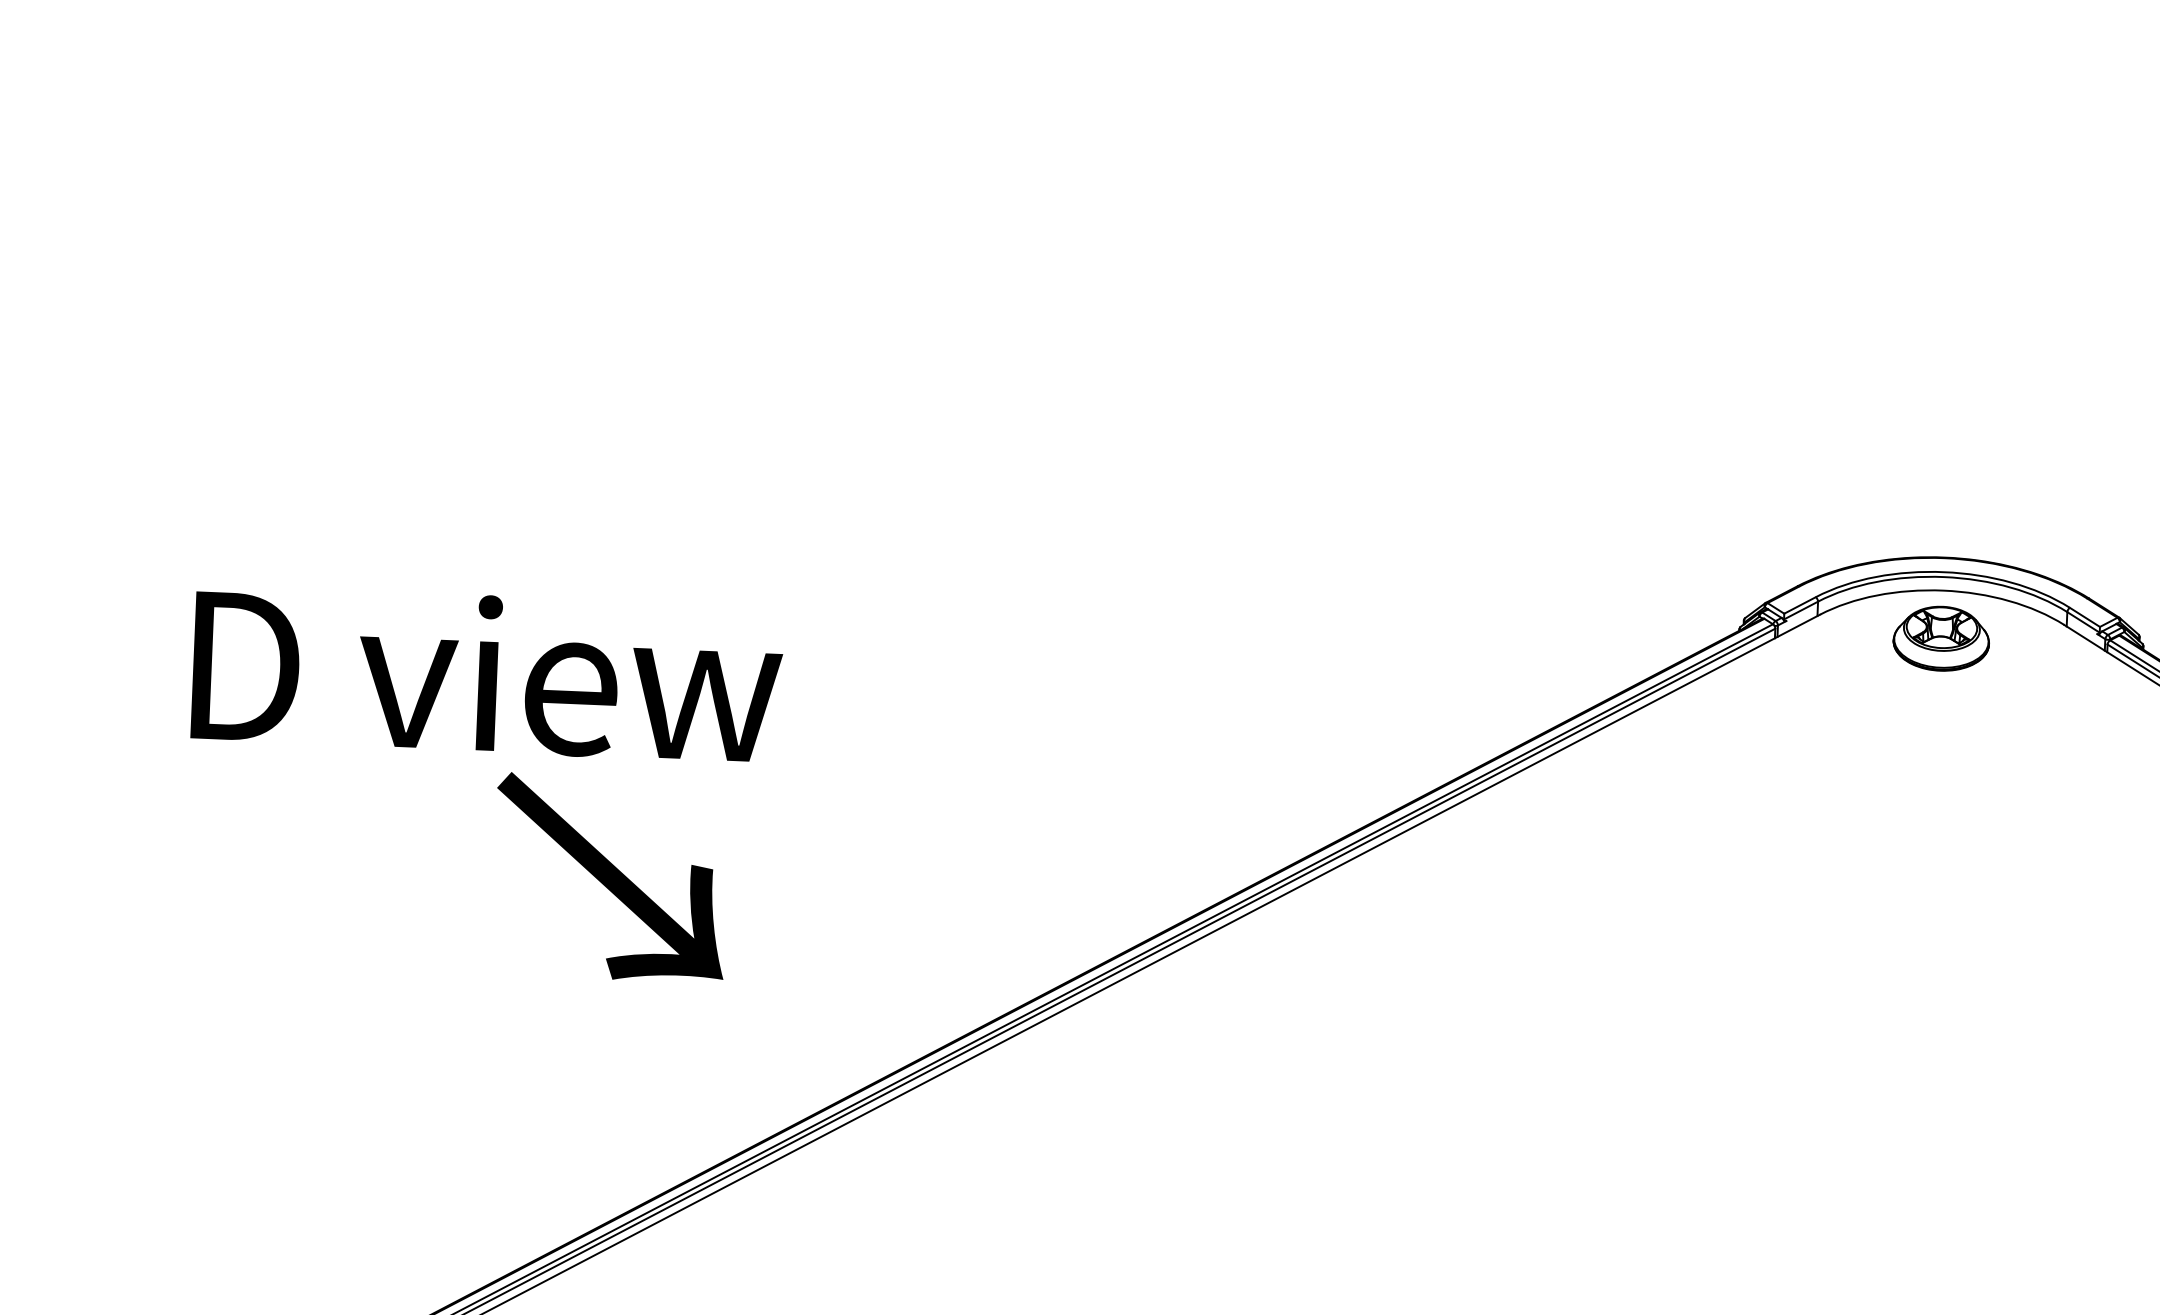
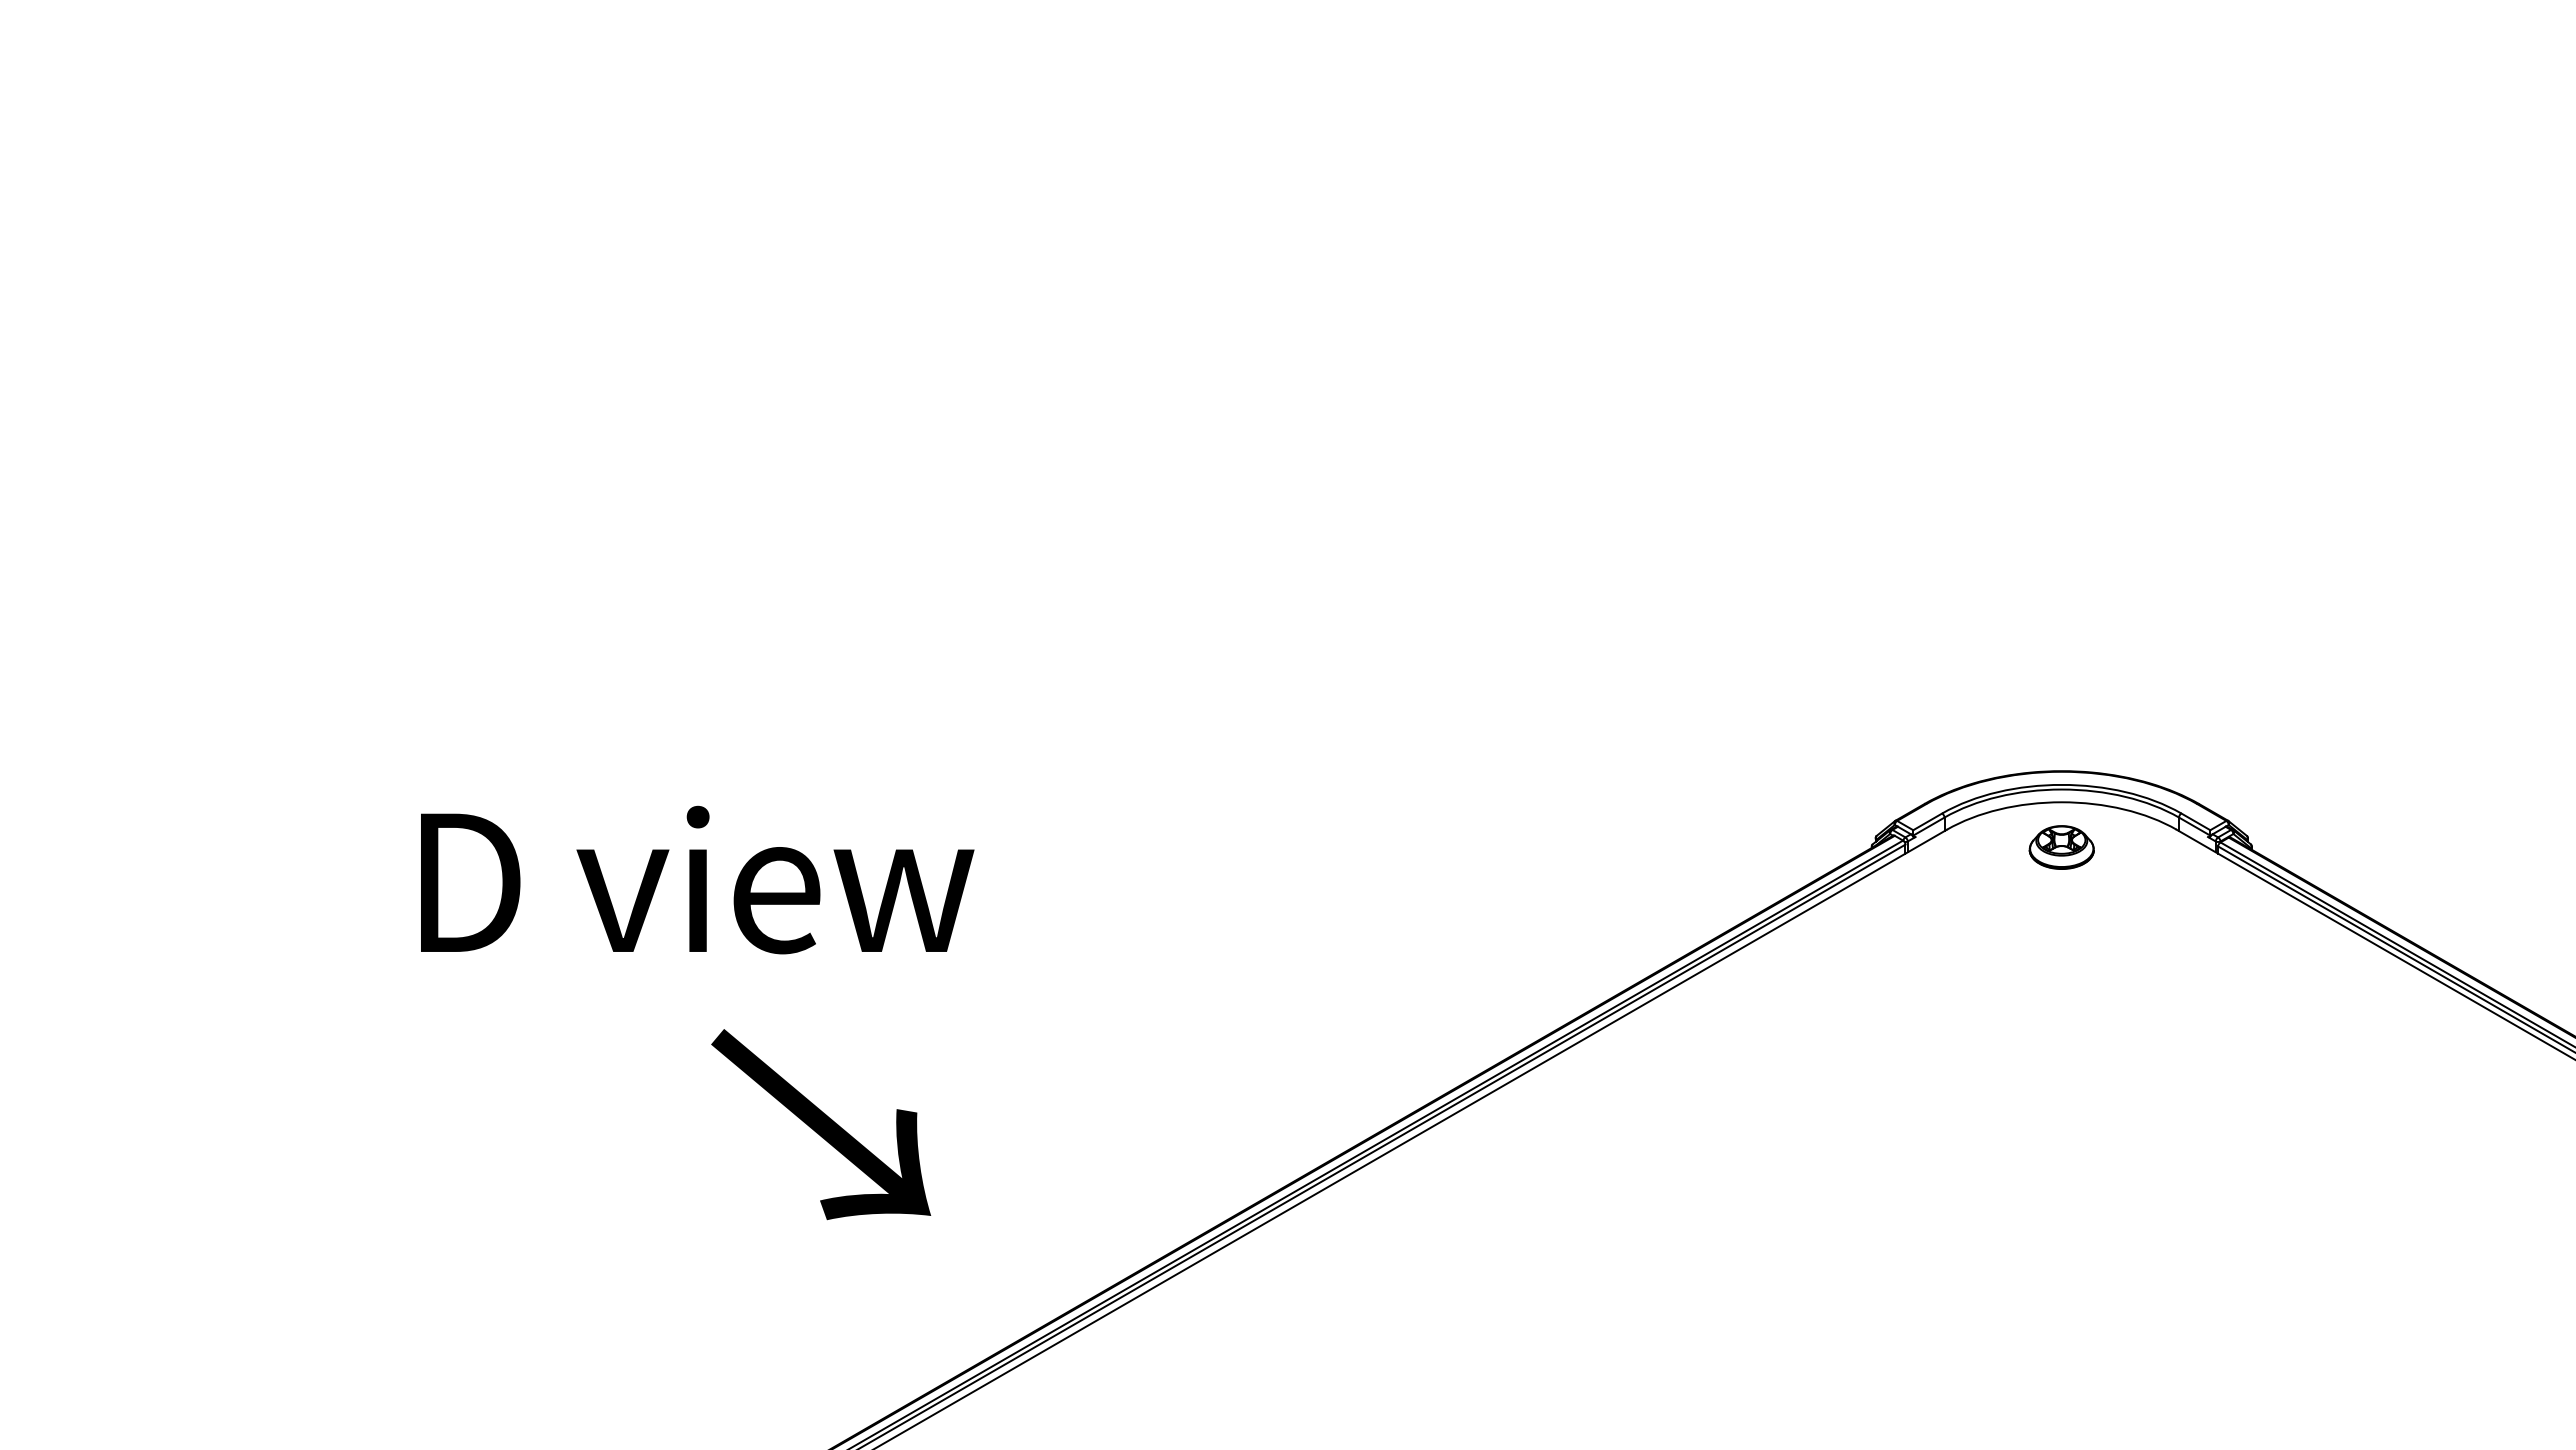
part: (1941, 638) -> (2061, 847), size x0.71
text: (487, 673) -> (697, 879), moved

